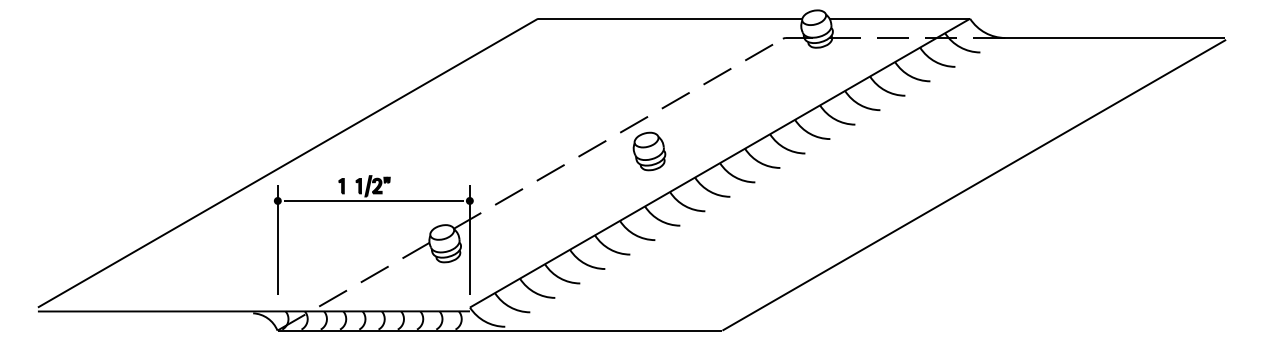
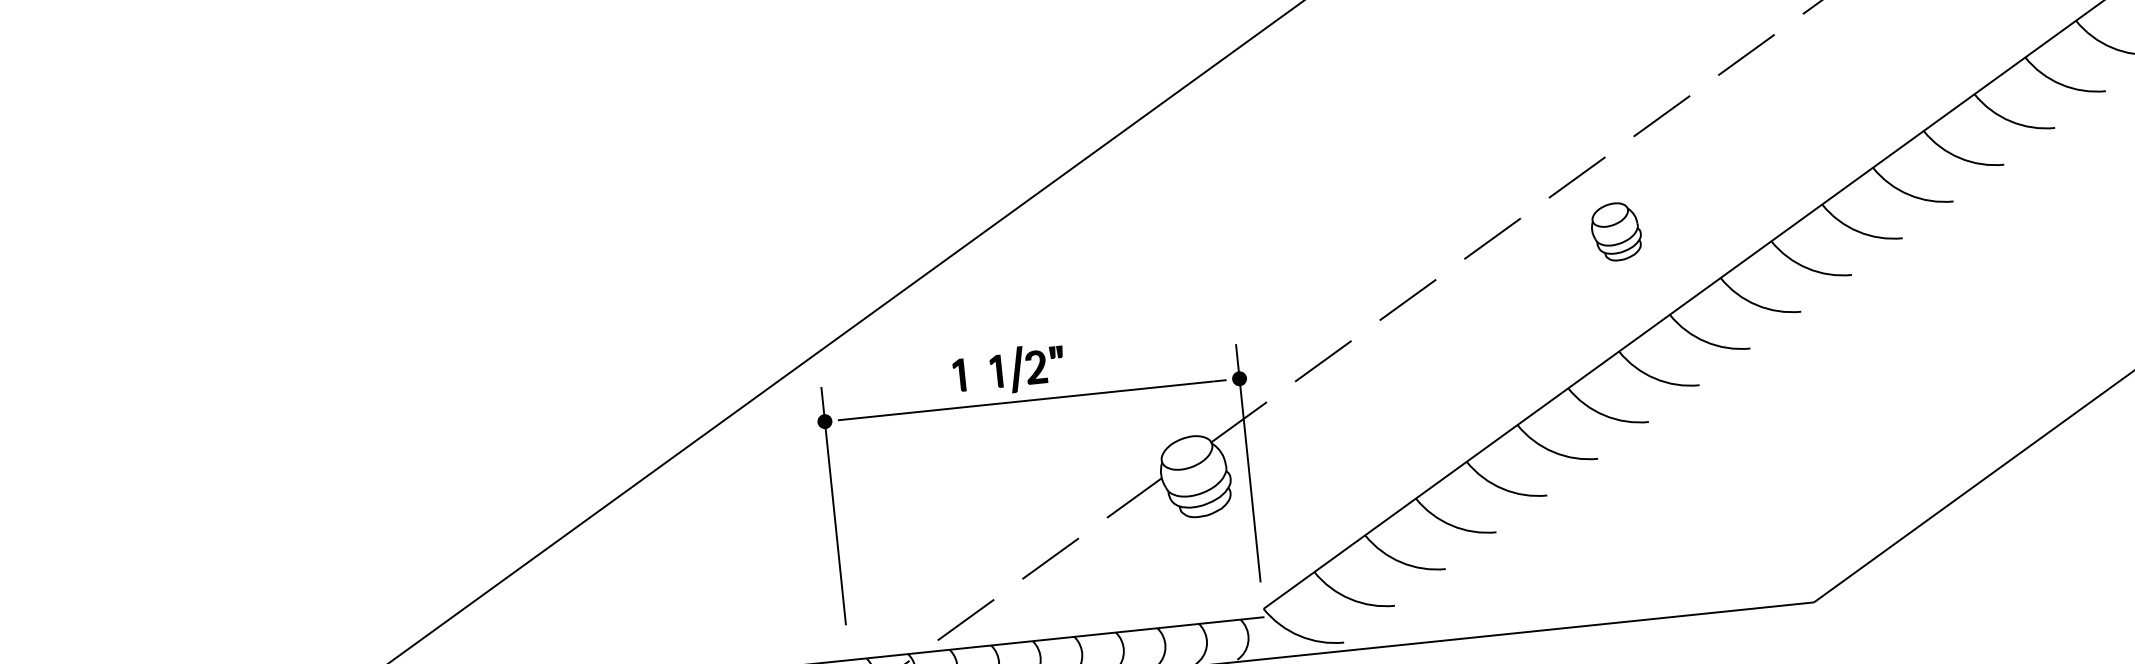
part: (649, 151) -> (1616, 231), size x0.7

